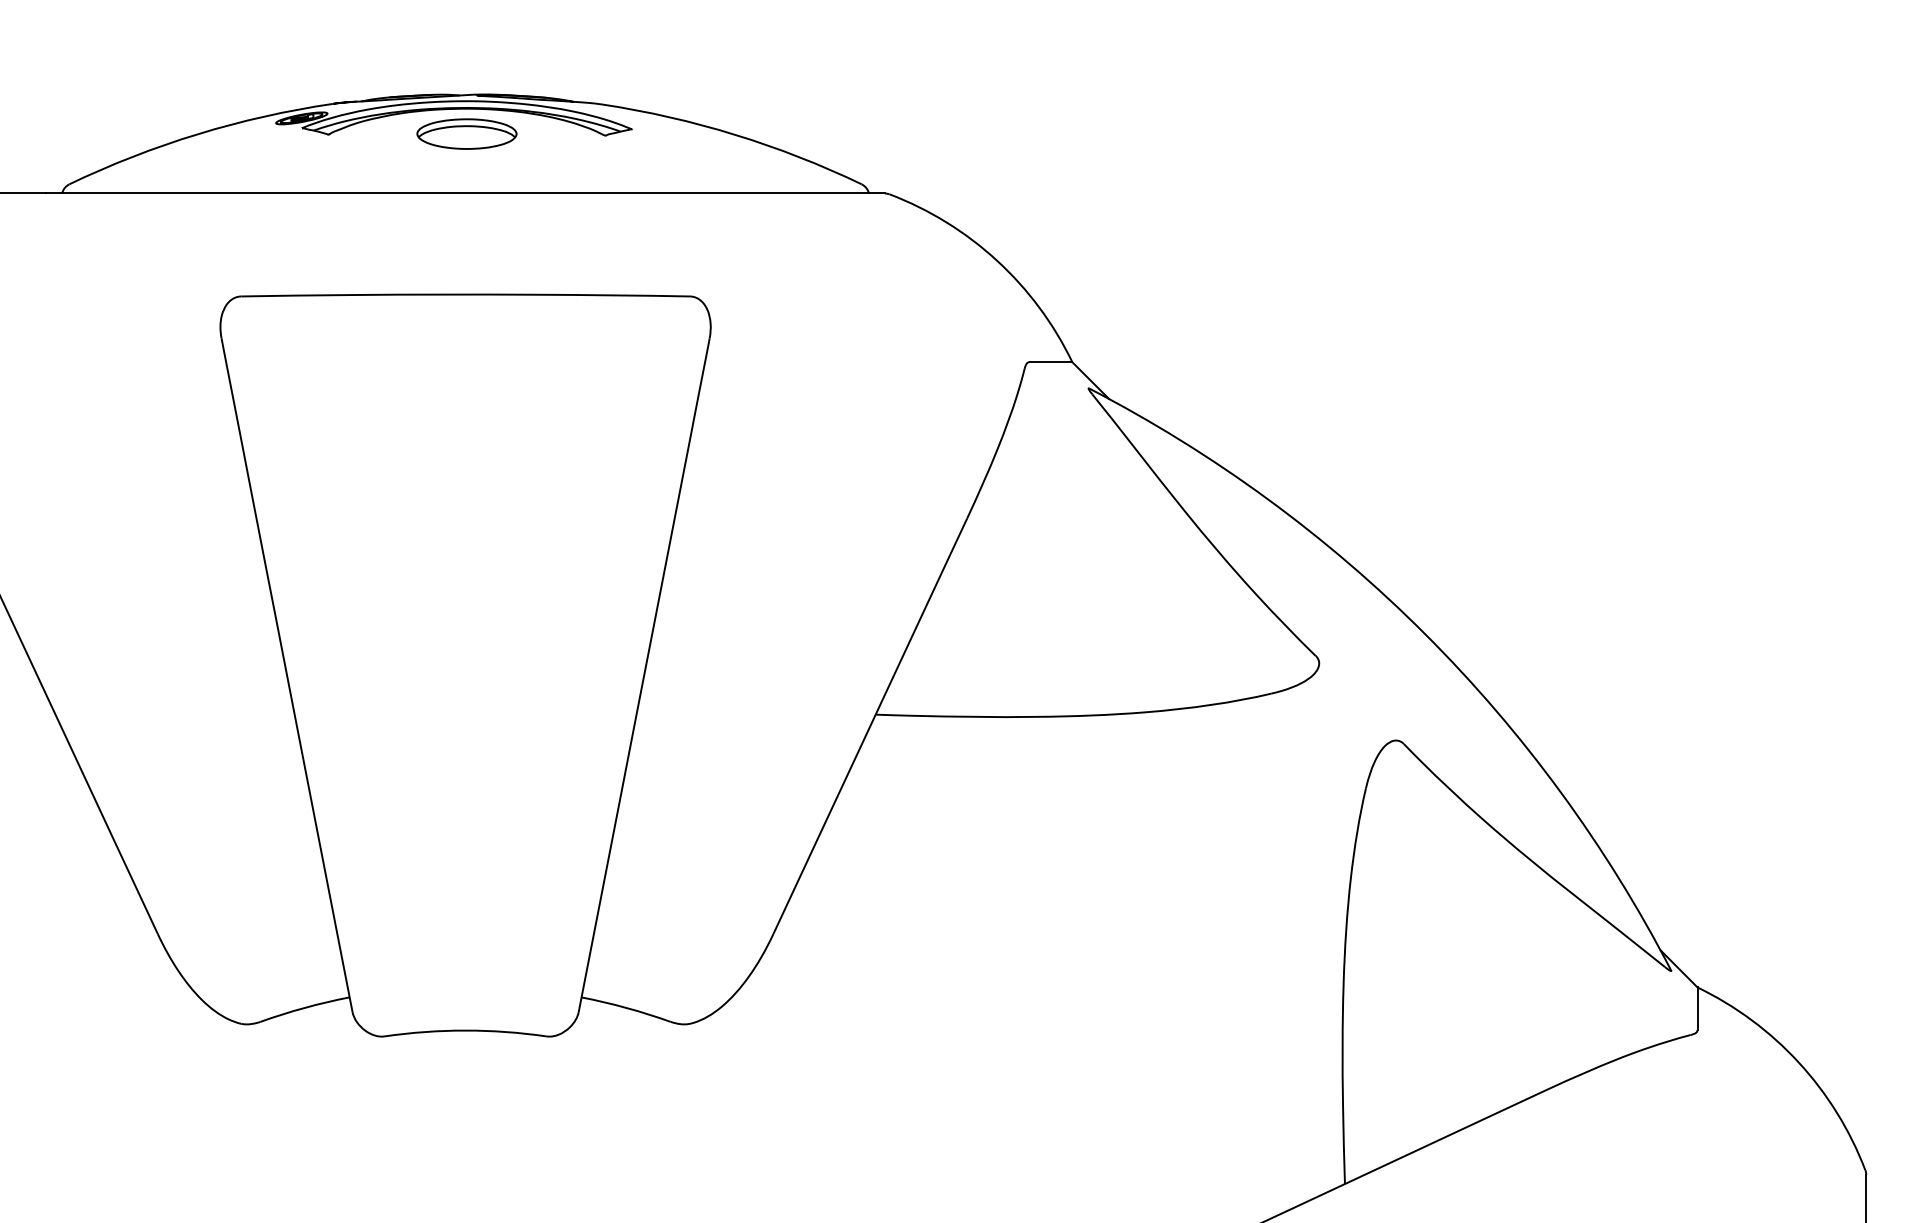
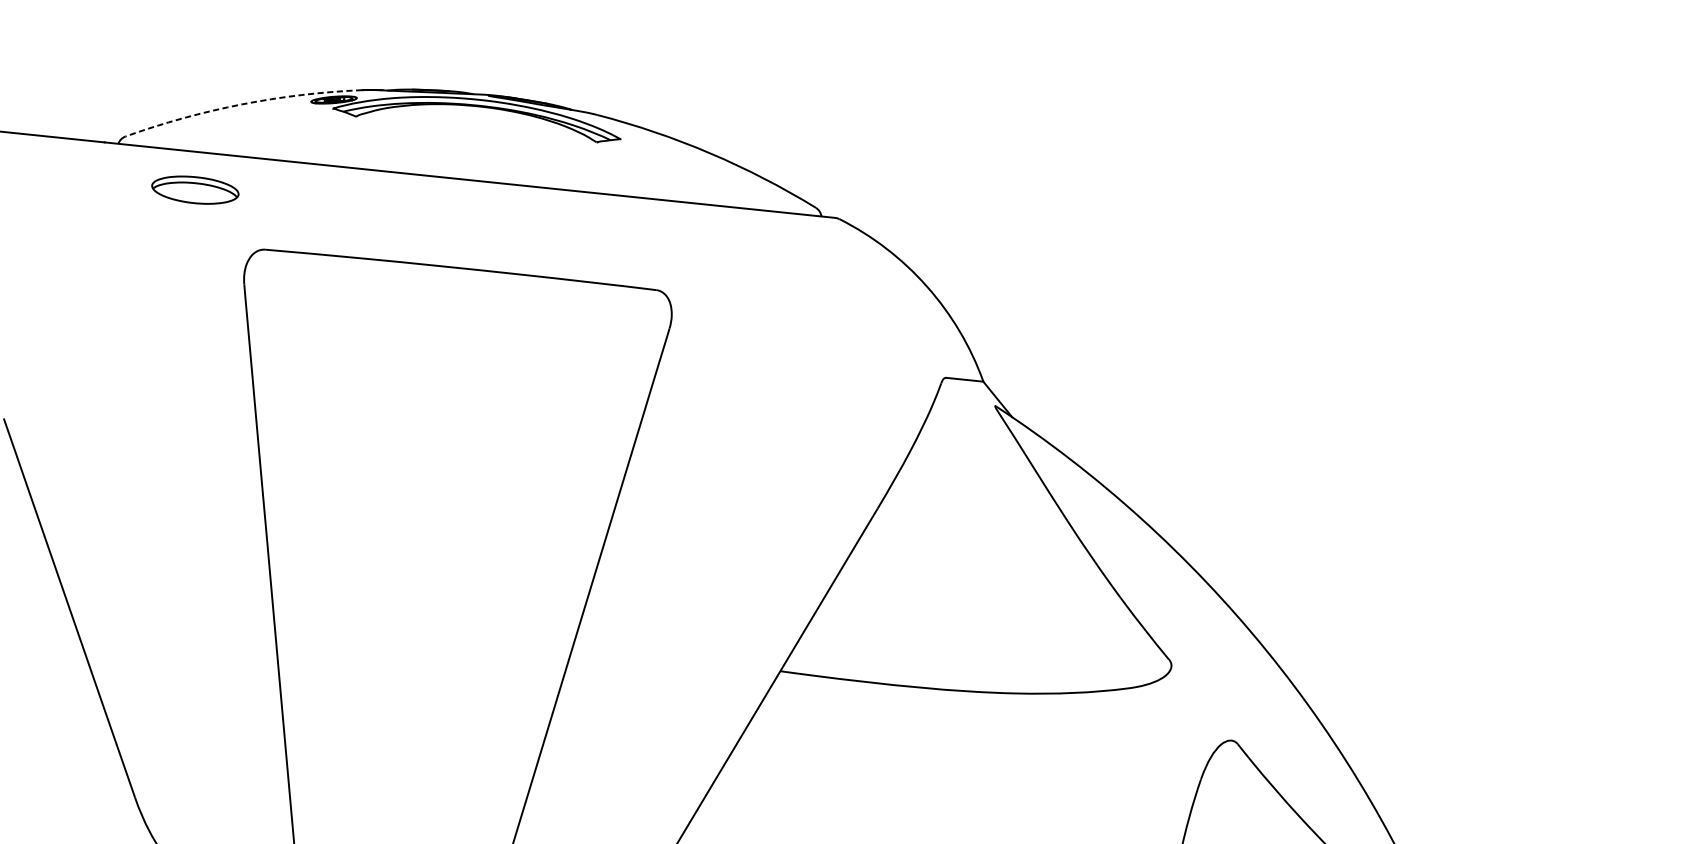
part: (466, 133) -> (195, 189), moved
arc: (197, 134) -> (241, 104), solid -> dashed

